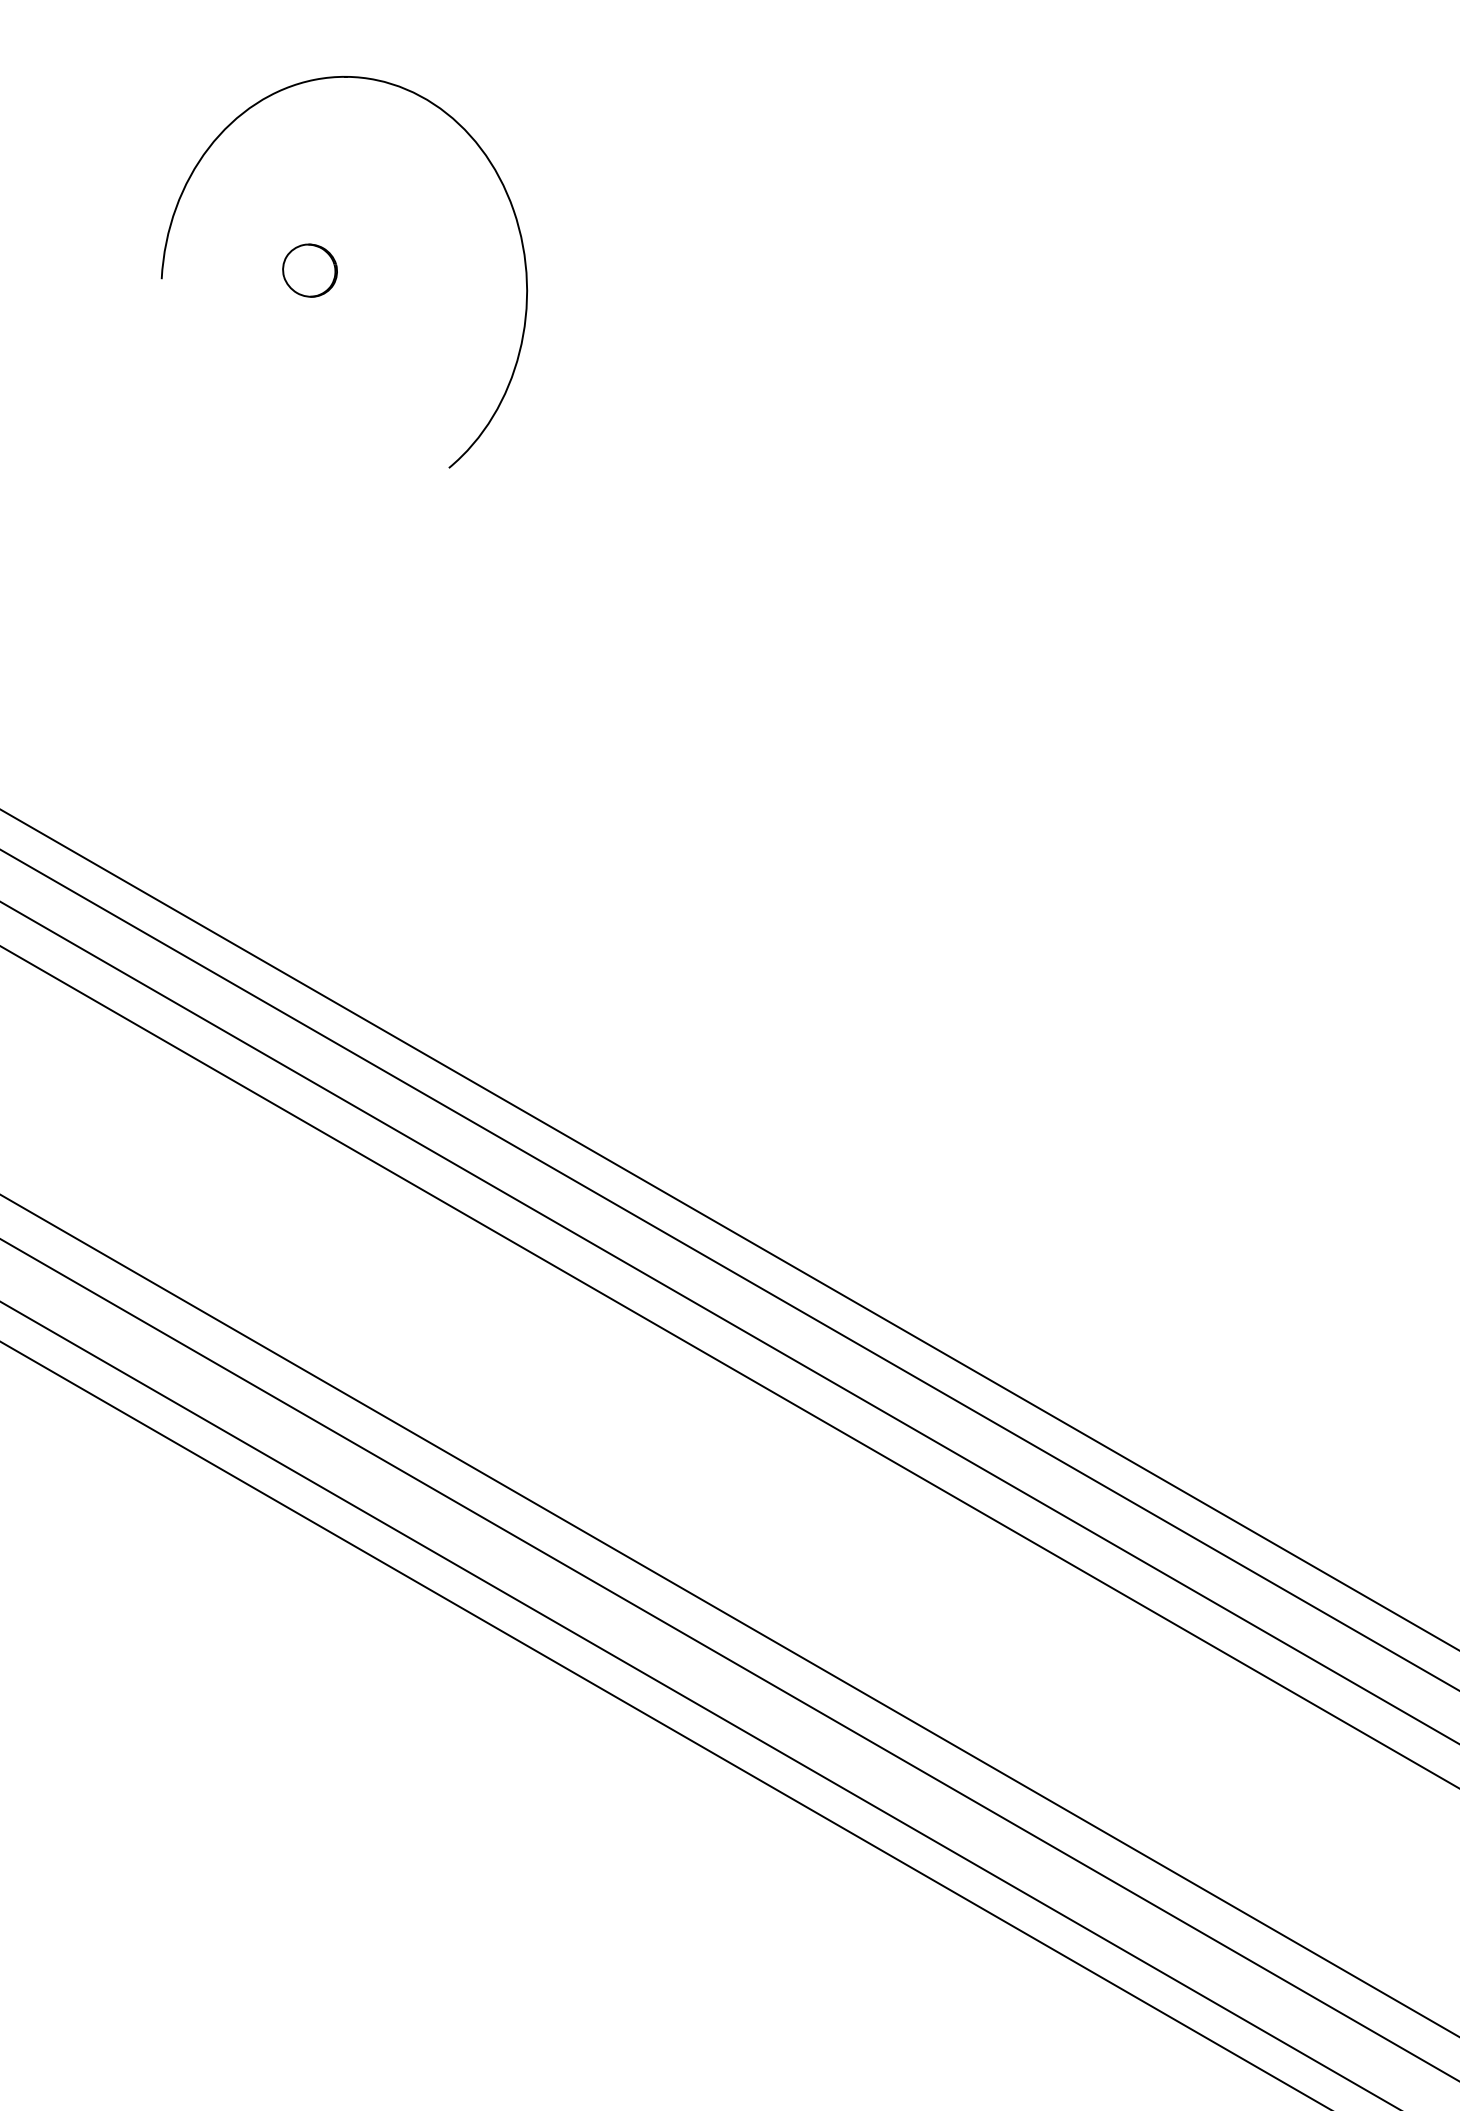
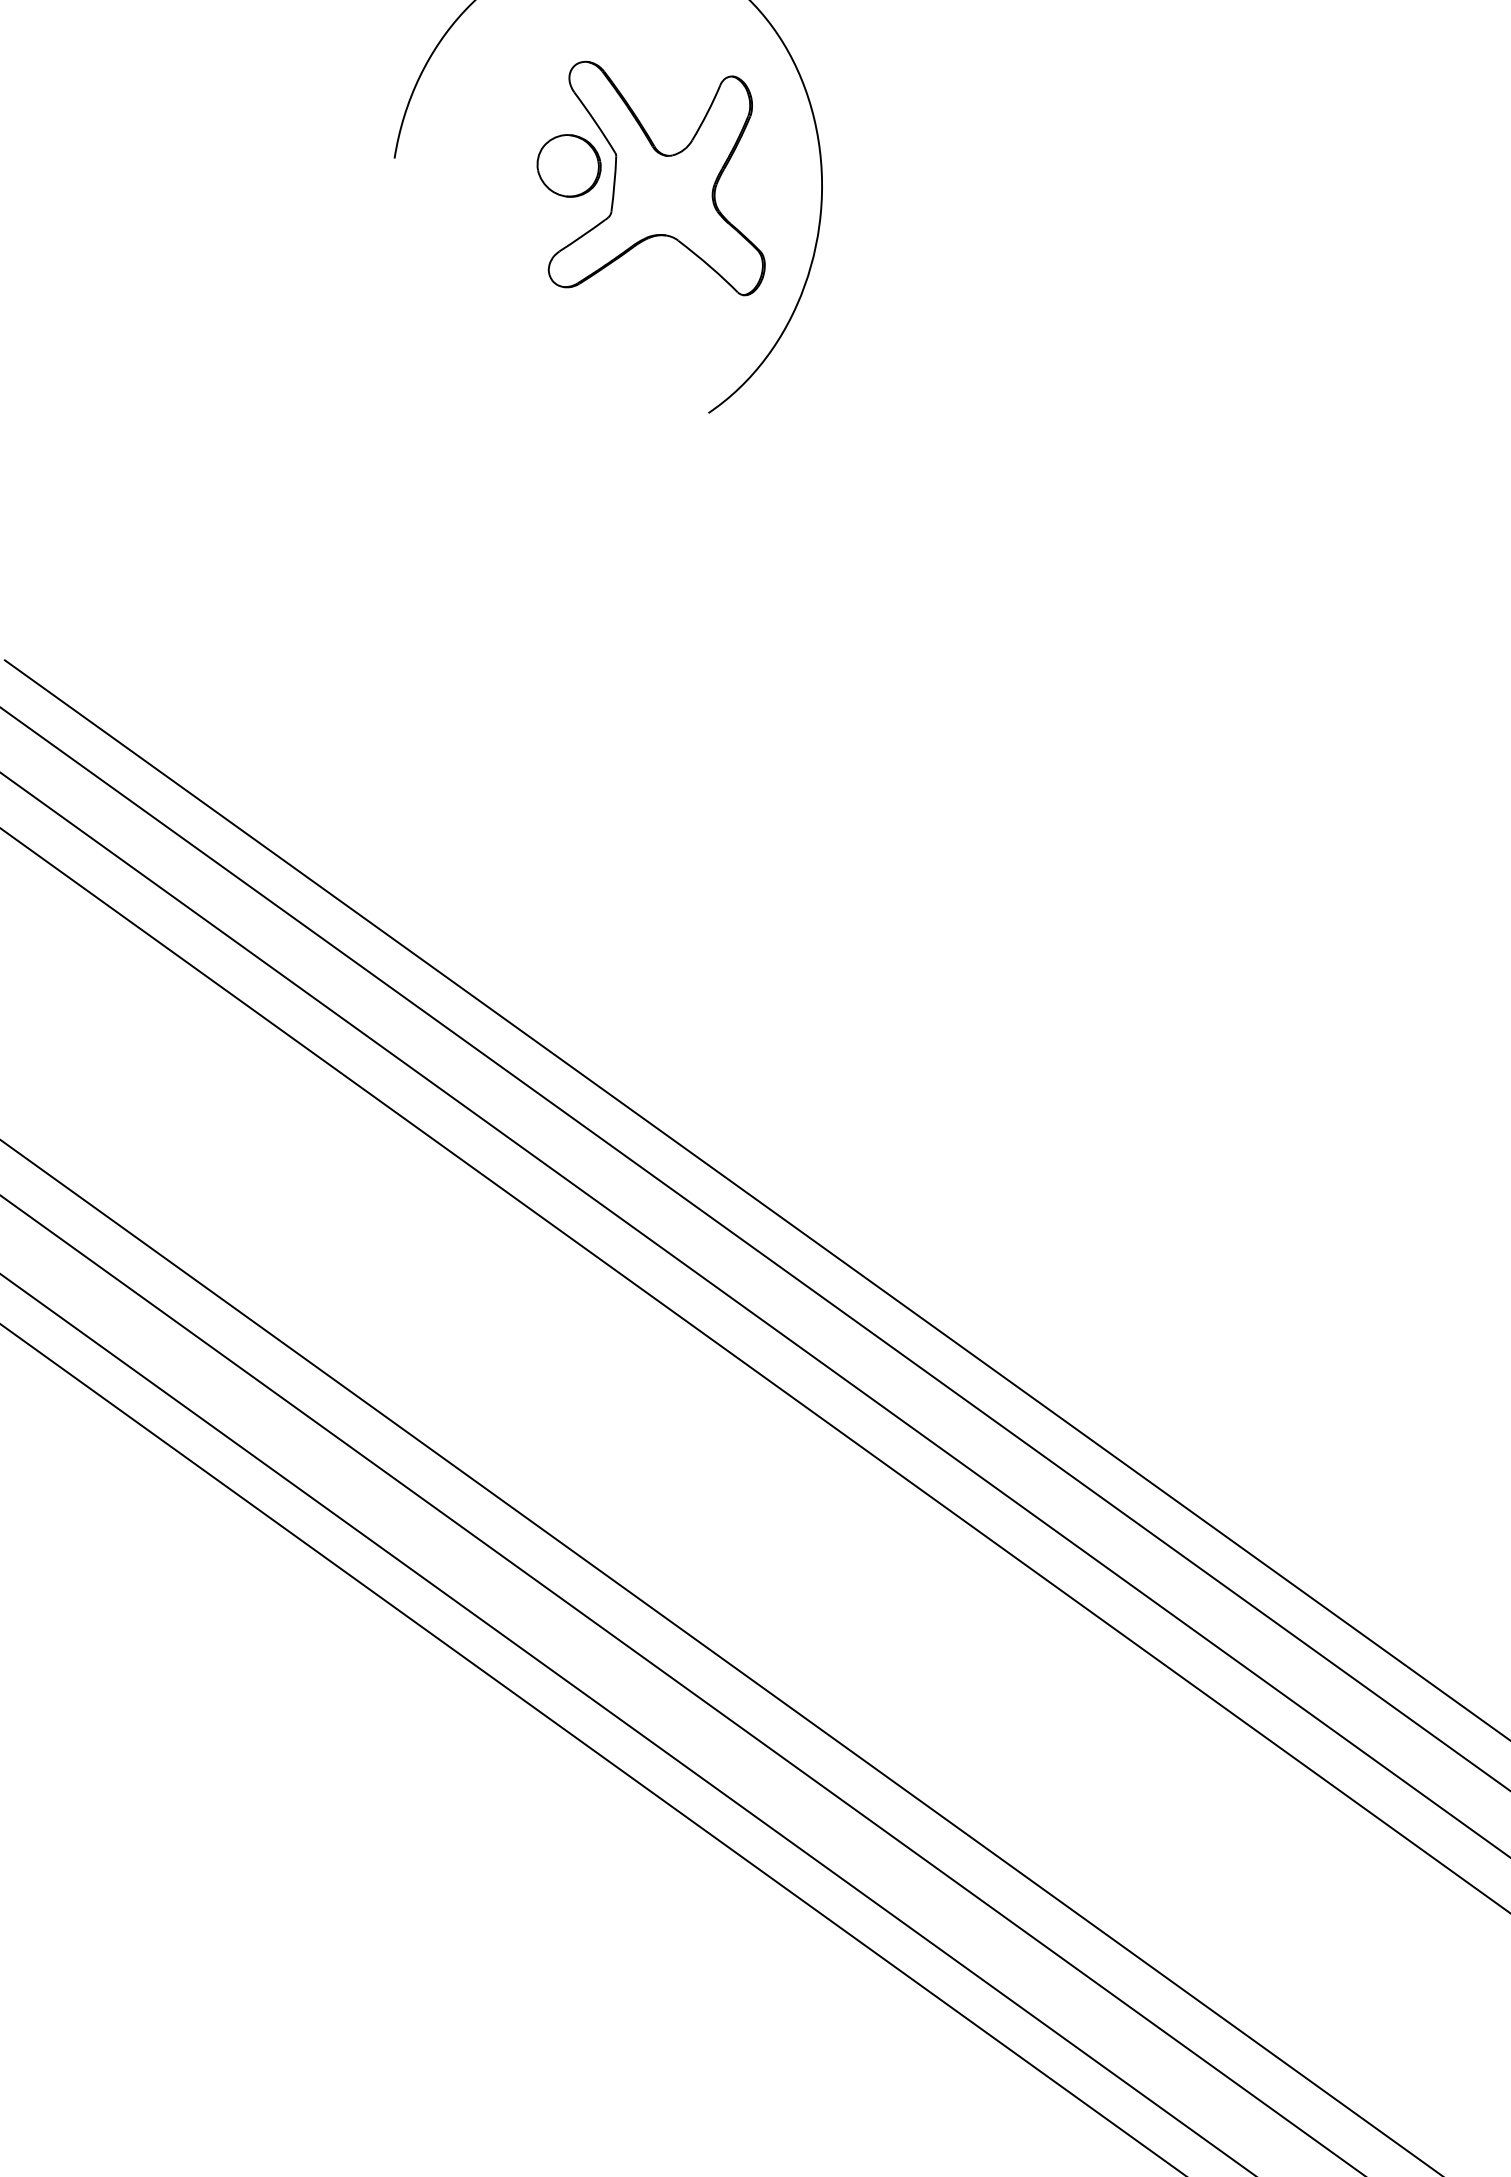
part: (392, 277) -> (664, 183), added

